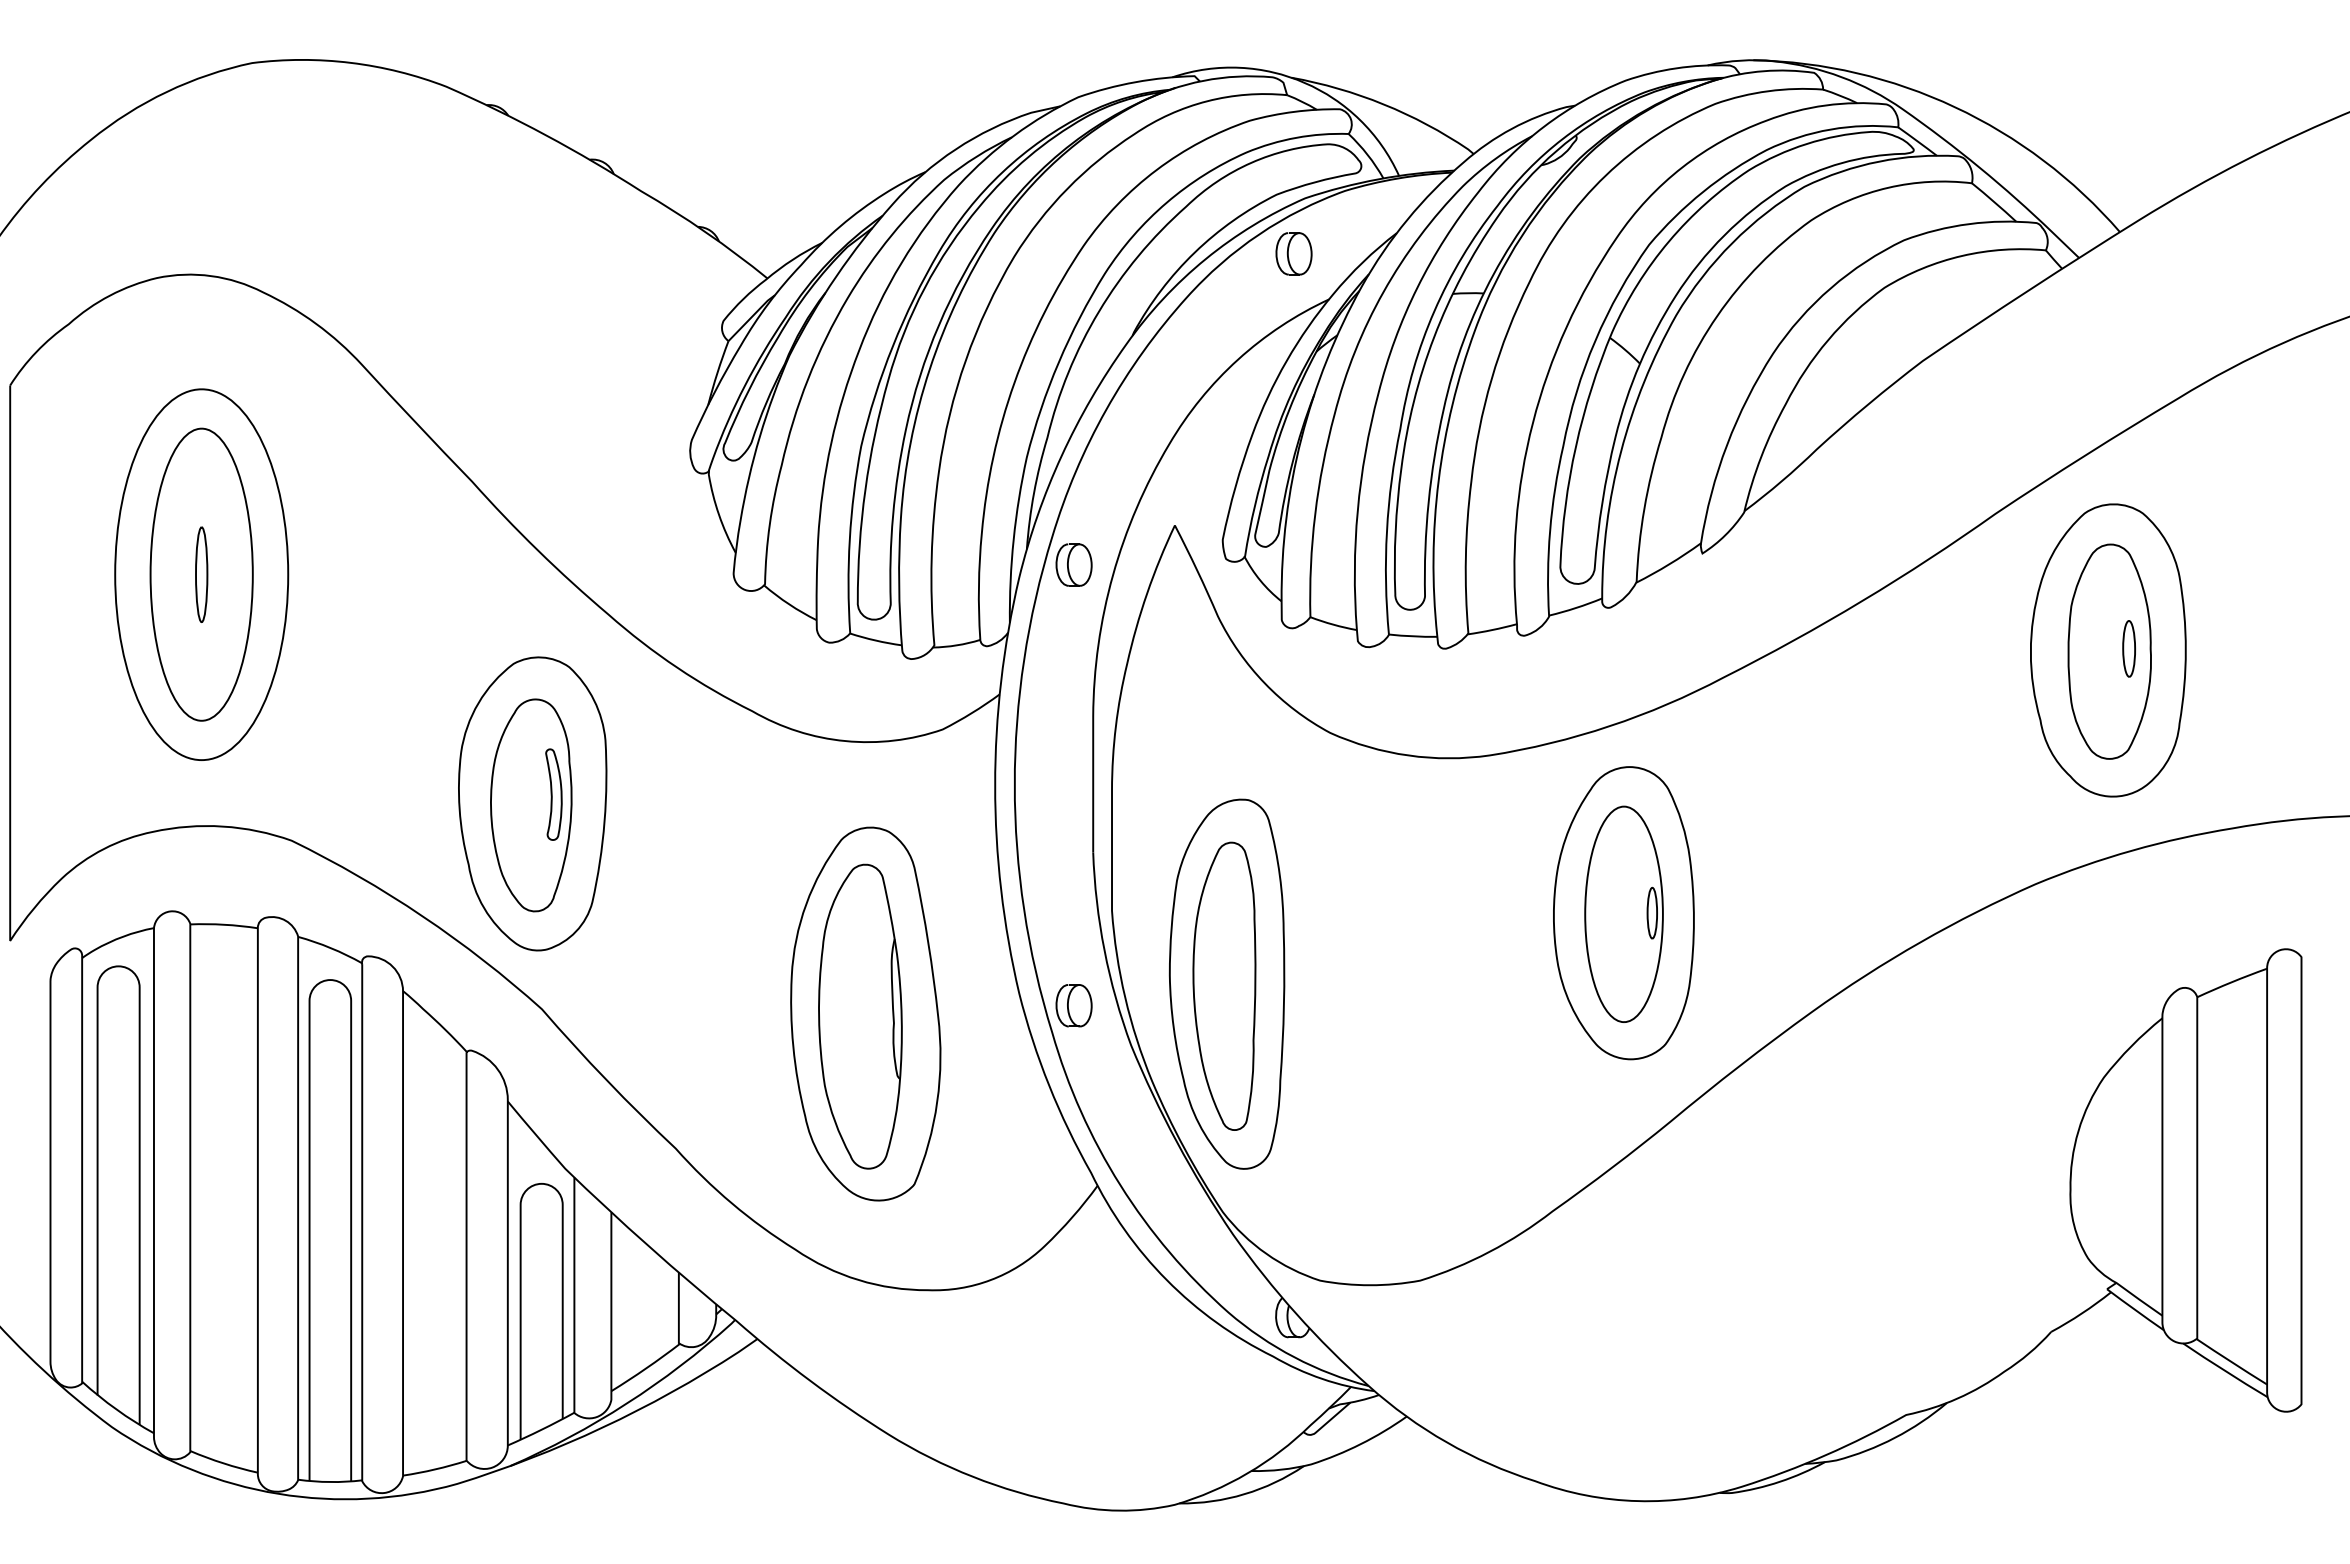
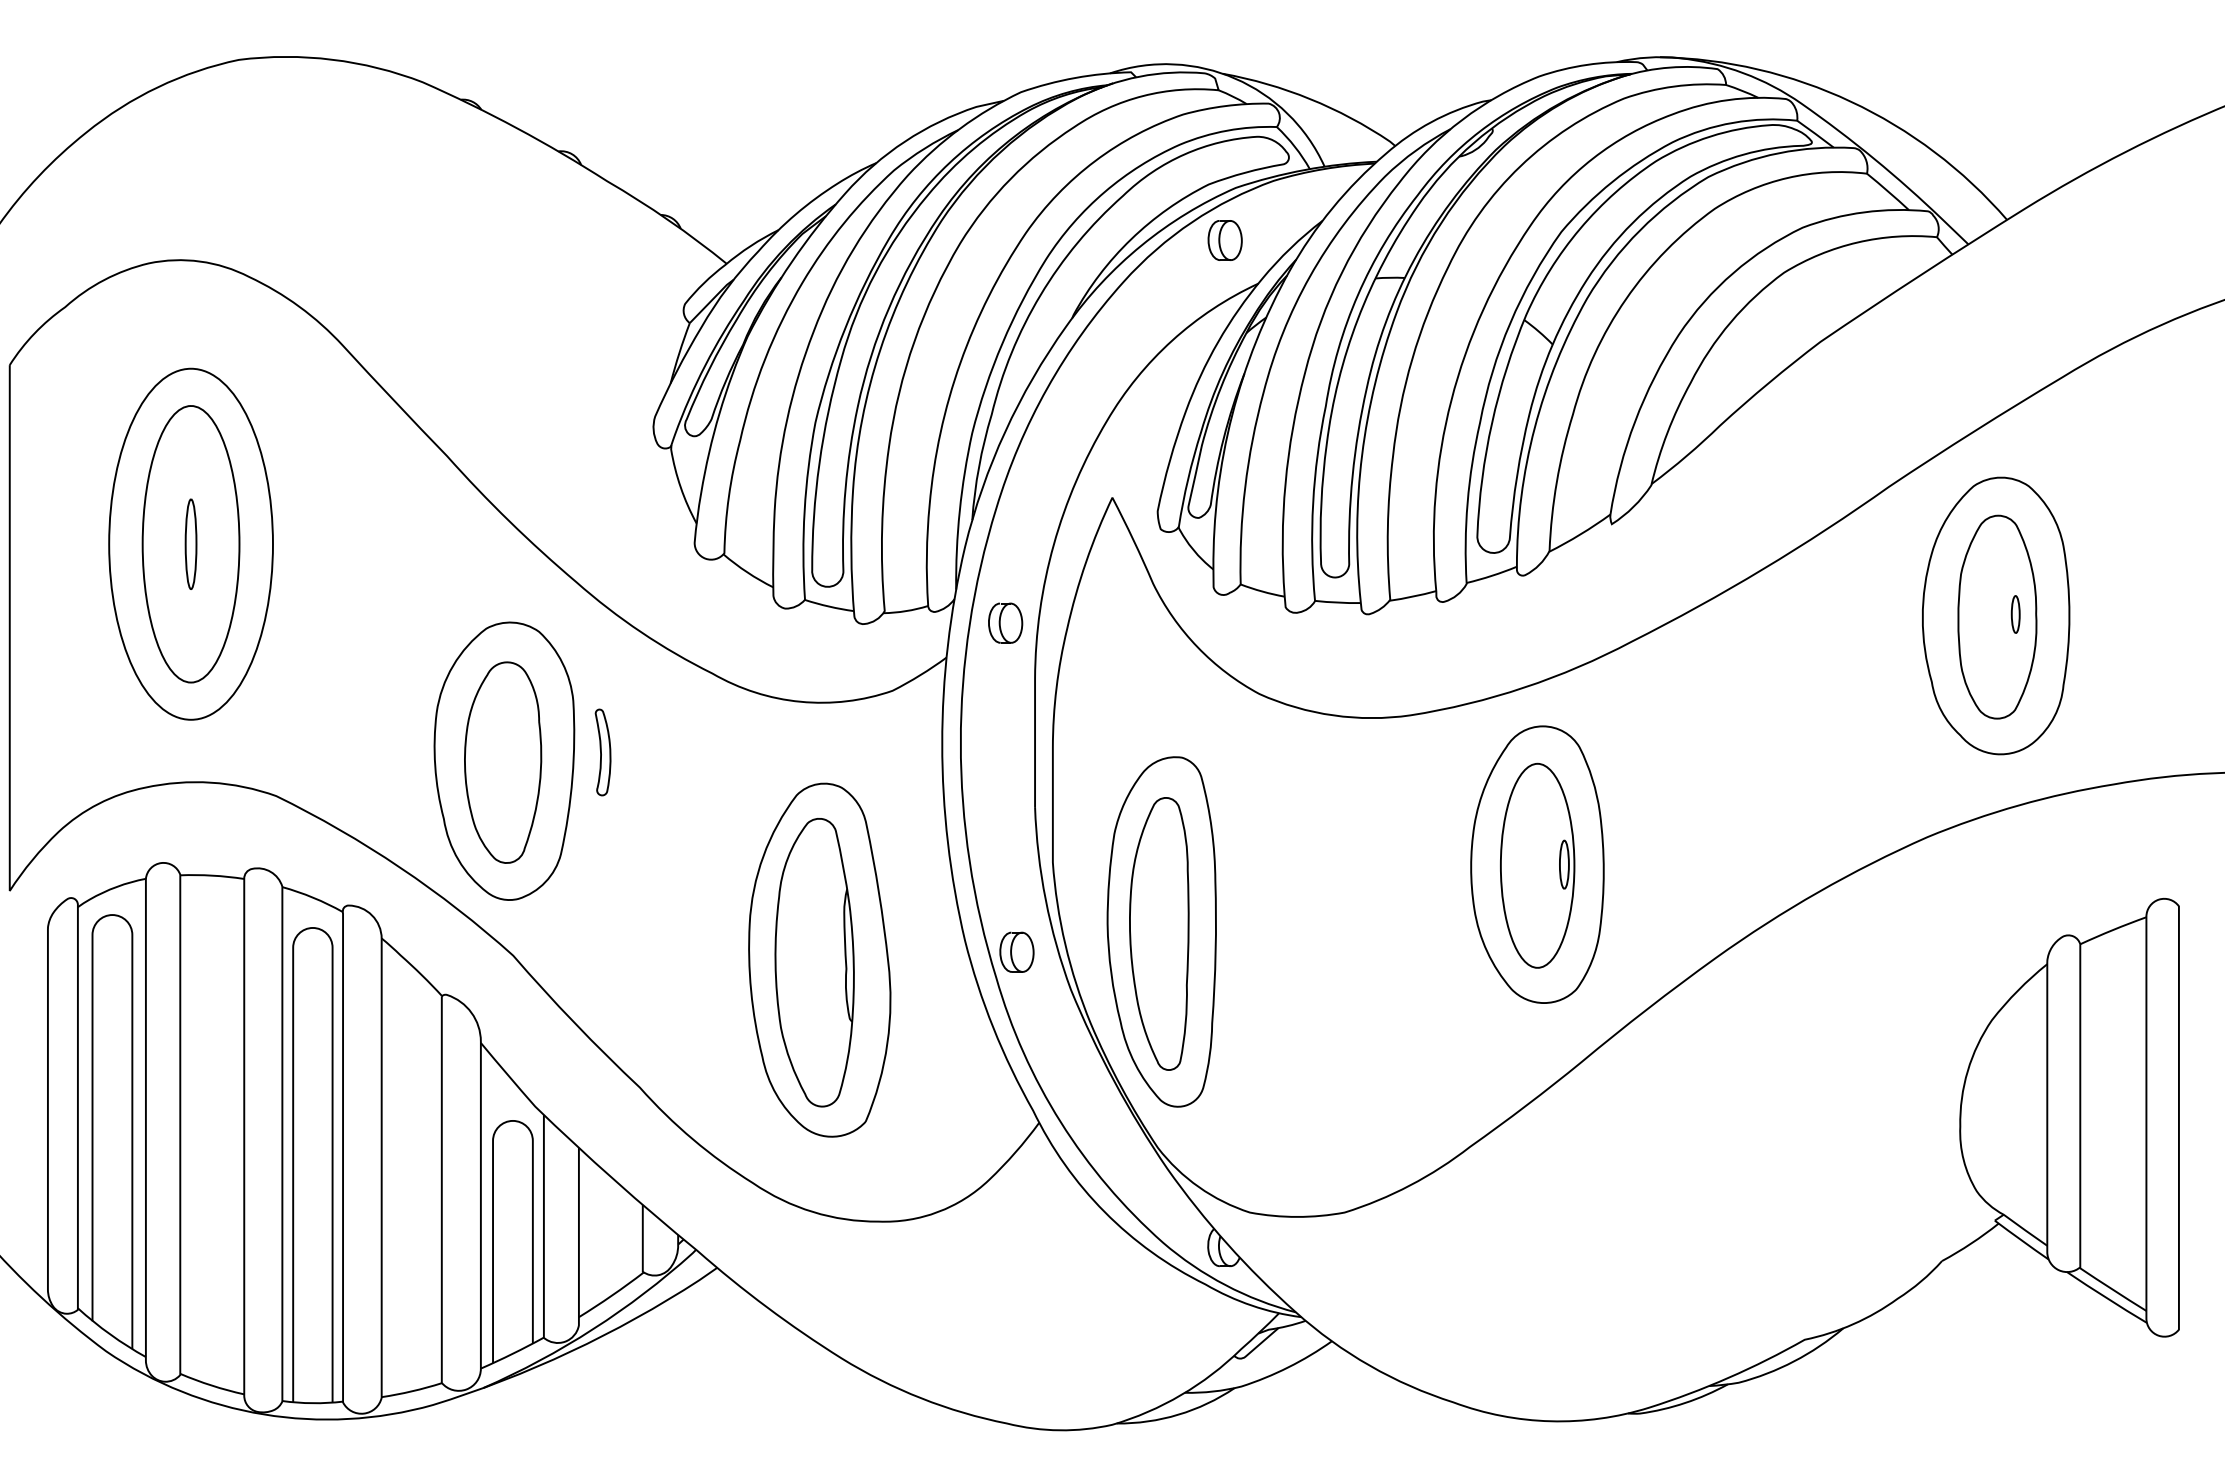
part: (1073, 564) -> (1005, 622), moved
part: (2128, 648) -> (2015, 614), size x0.7
part: (553, 794) -> (602, 752), moved

